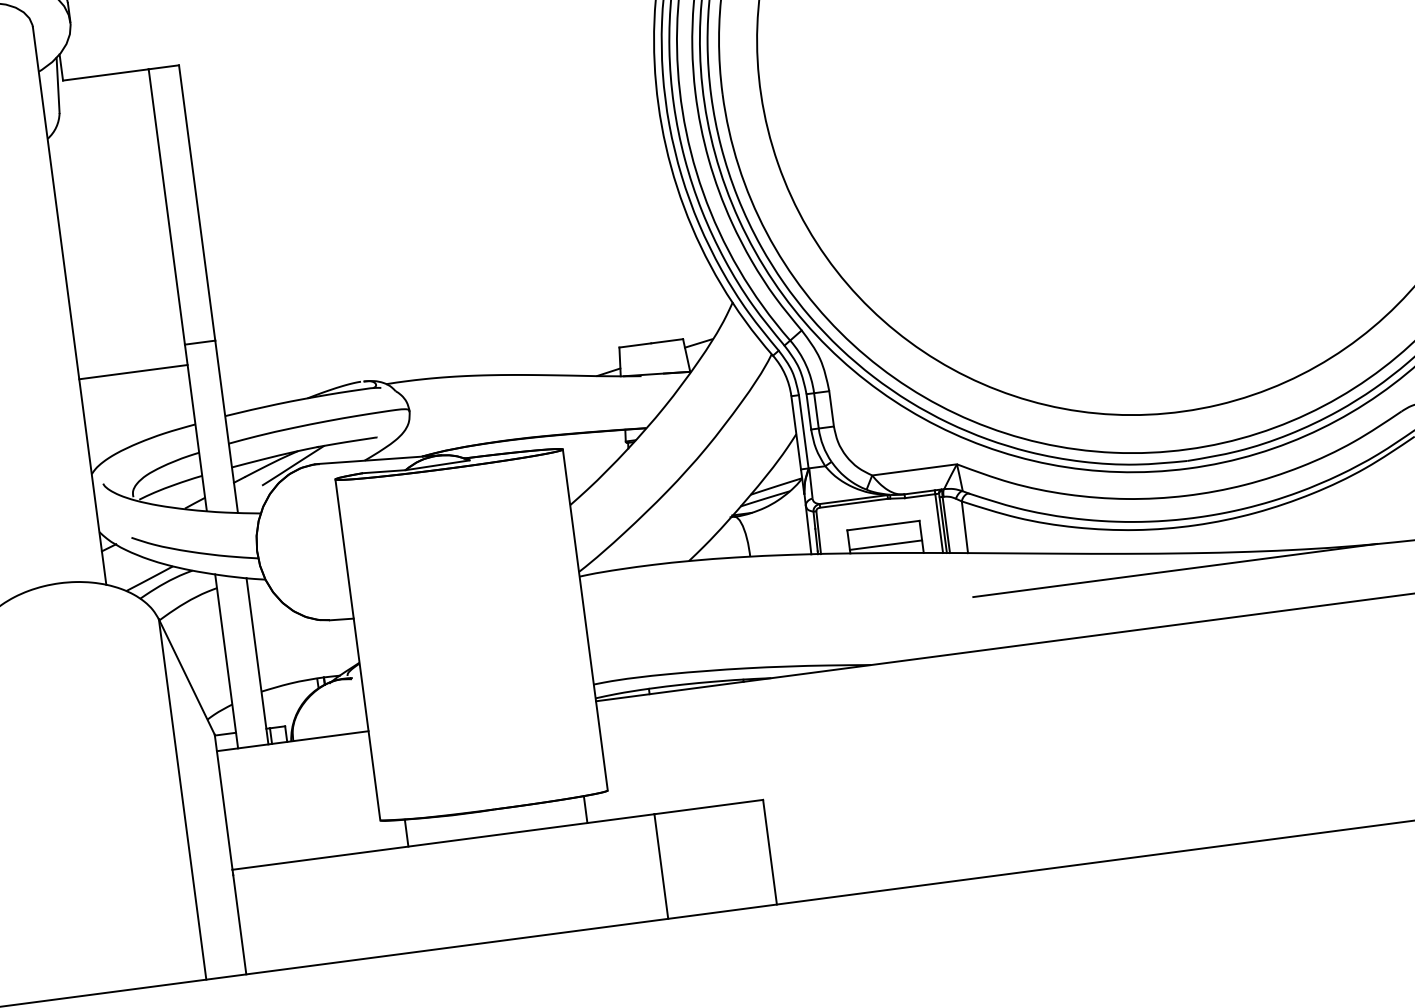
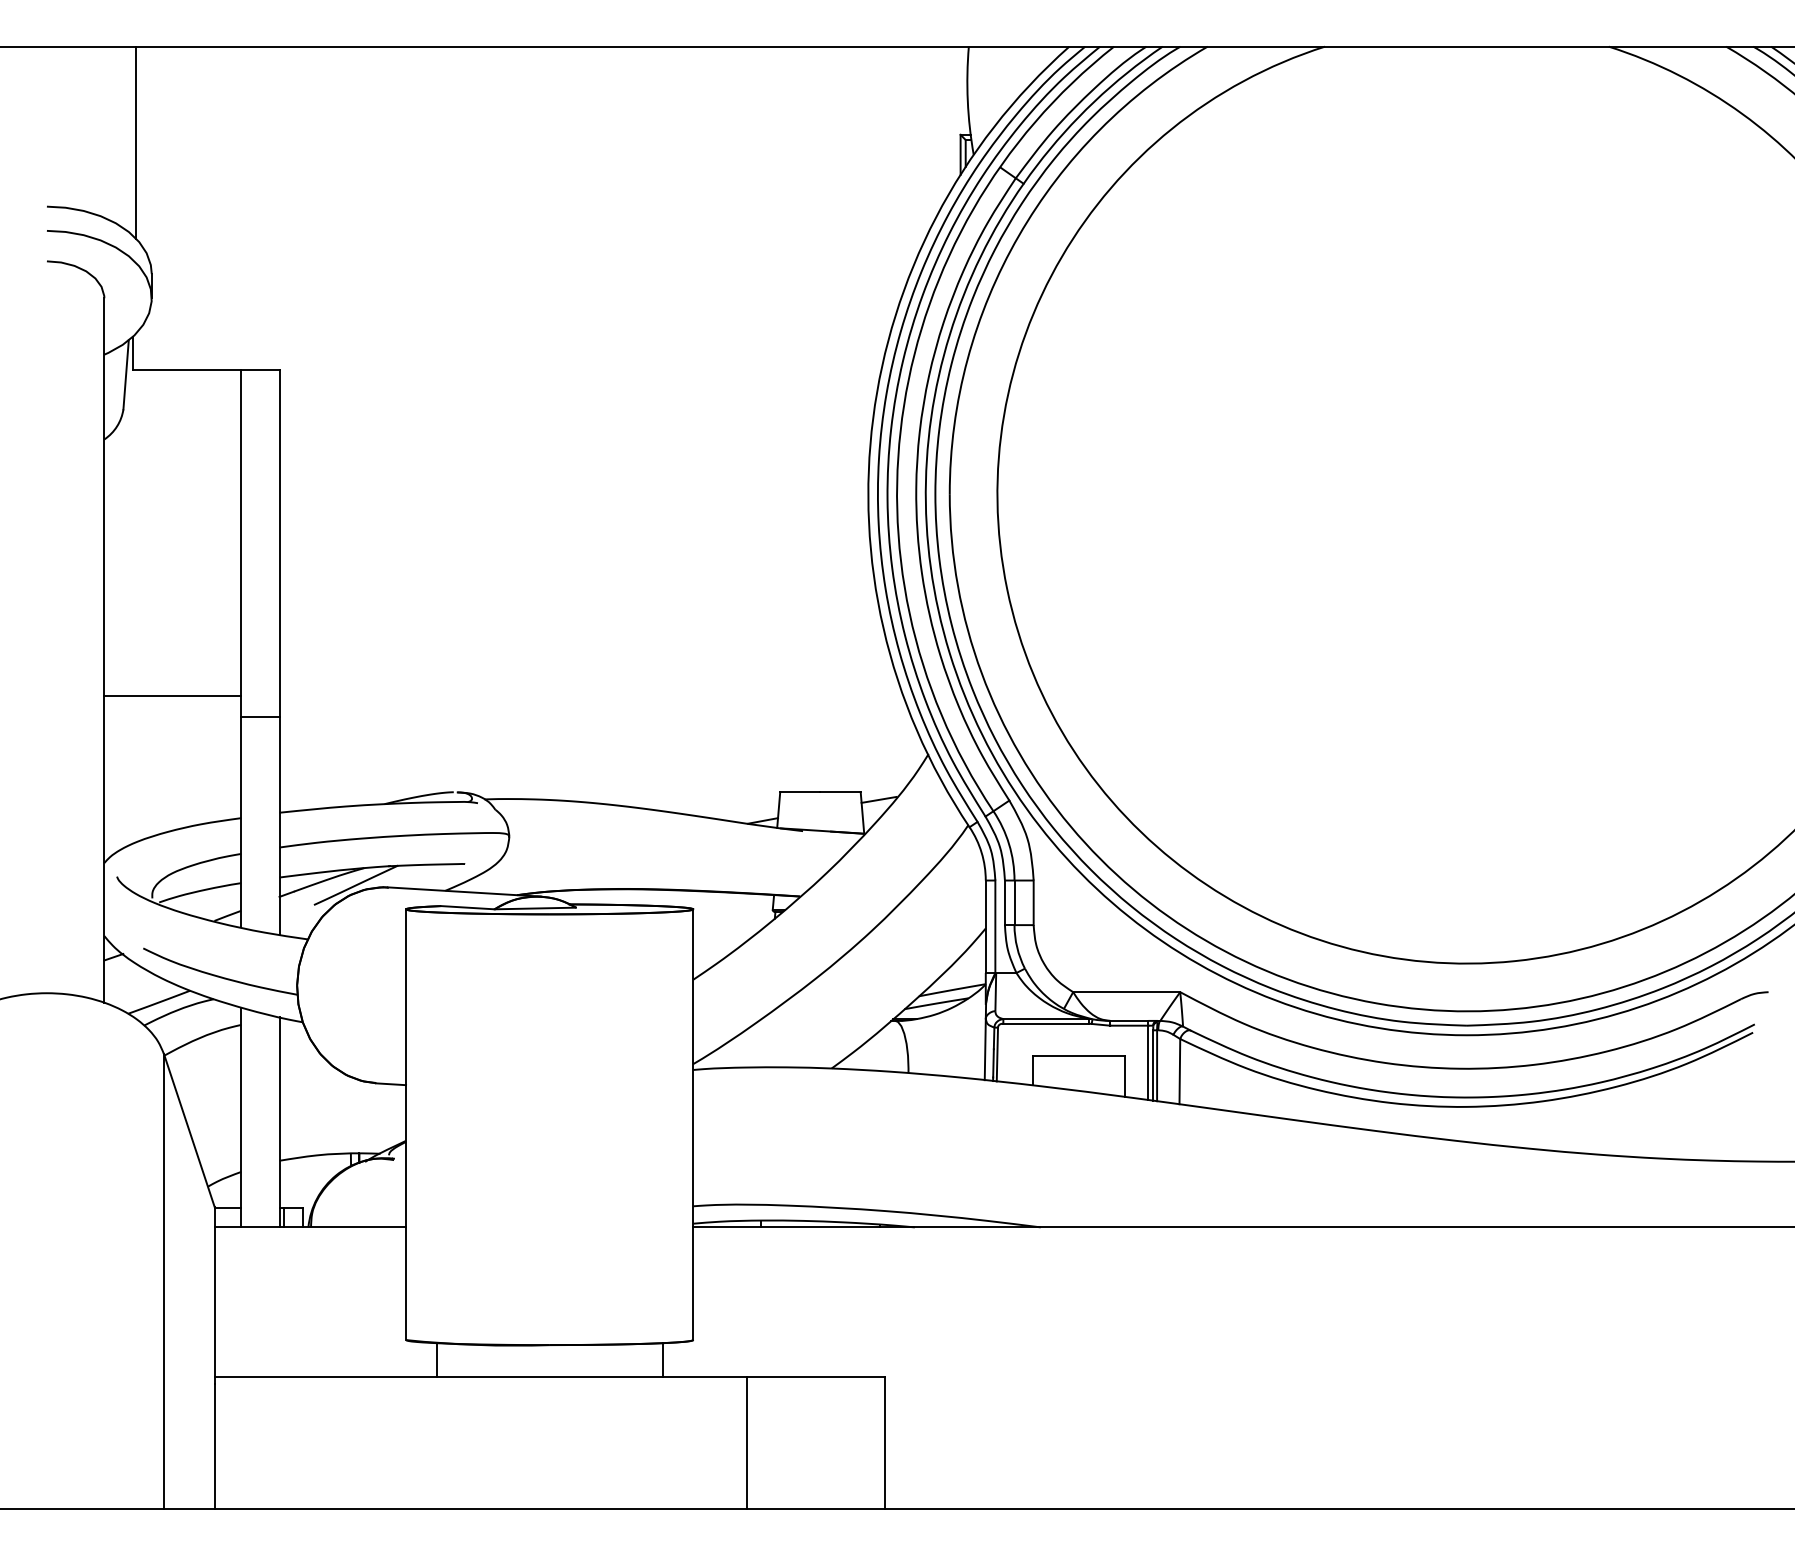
line: (133, 372) -> (172, 696), moved
line: (885, 544) -> (1078, 1080), removed
line: (1174, 570) -> (1433, 1159), removed

